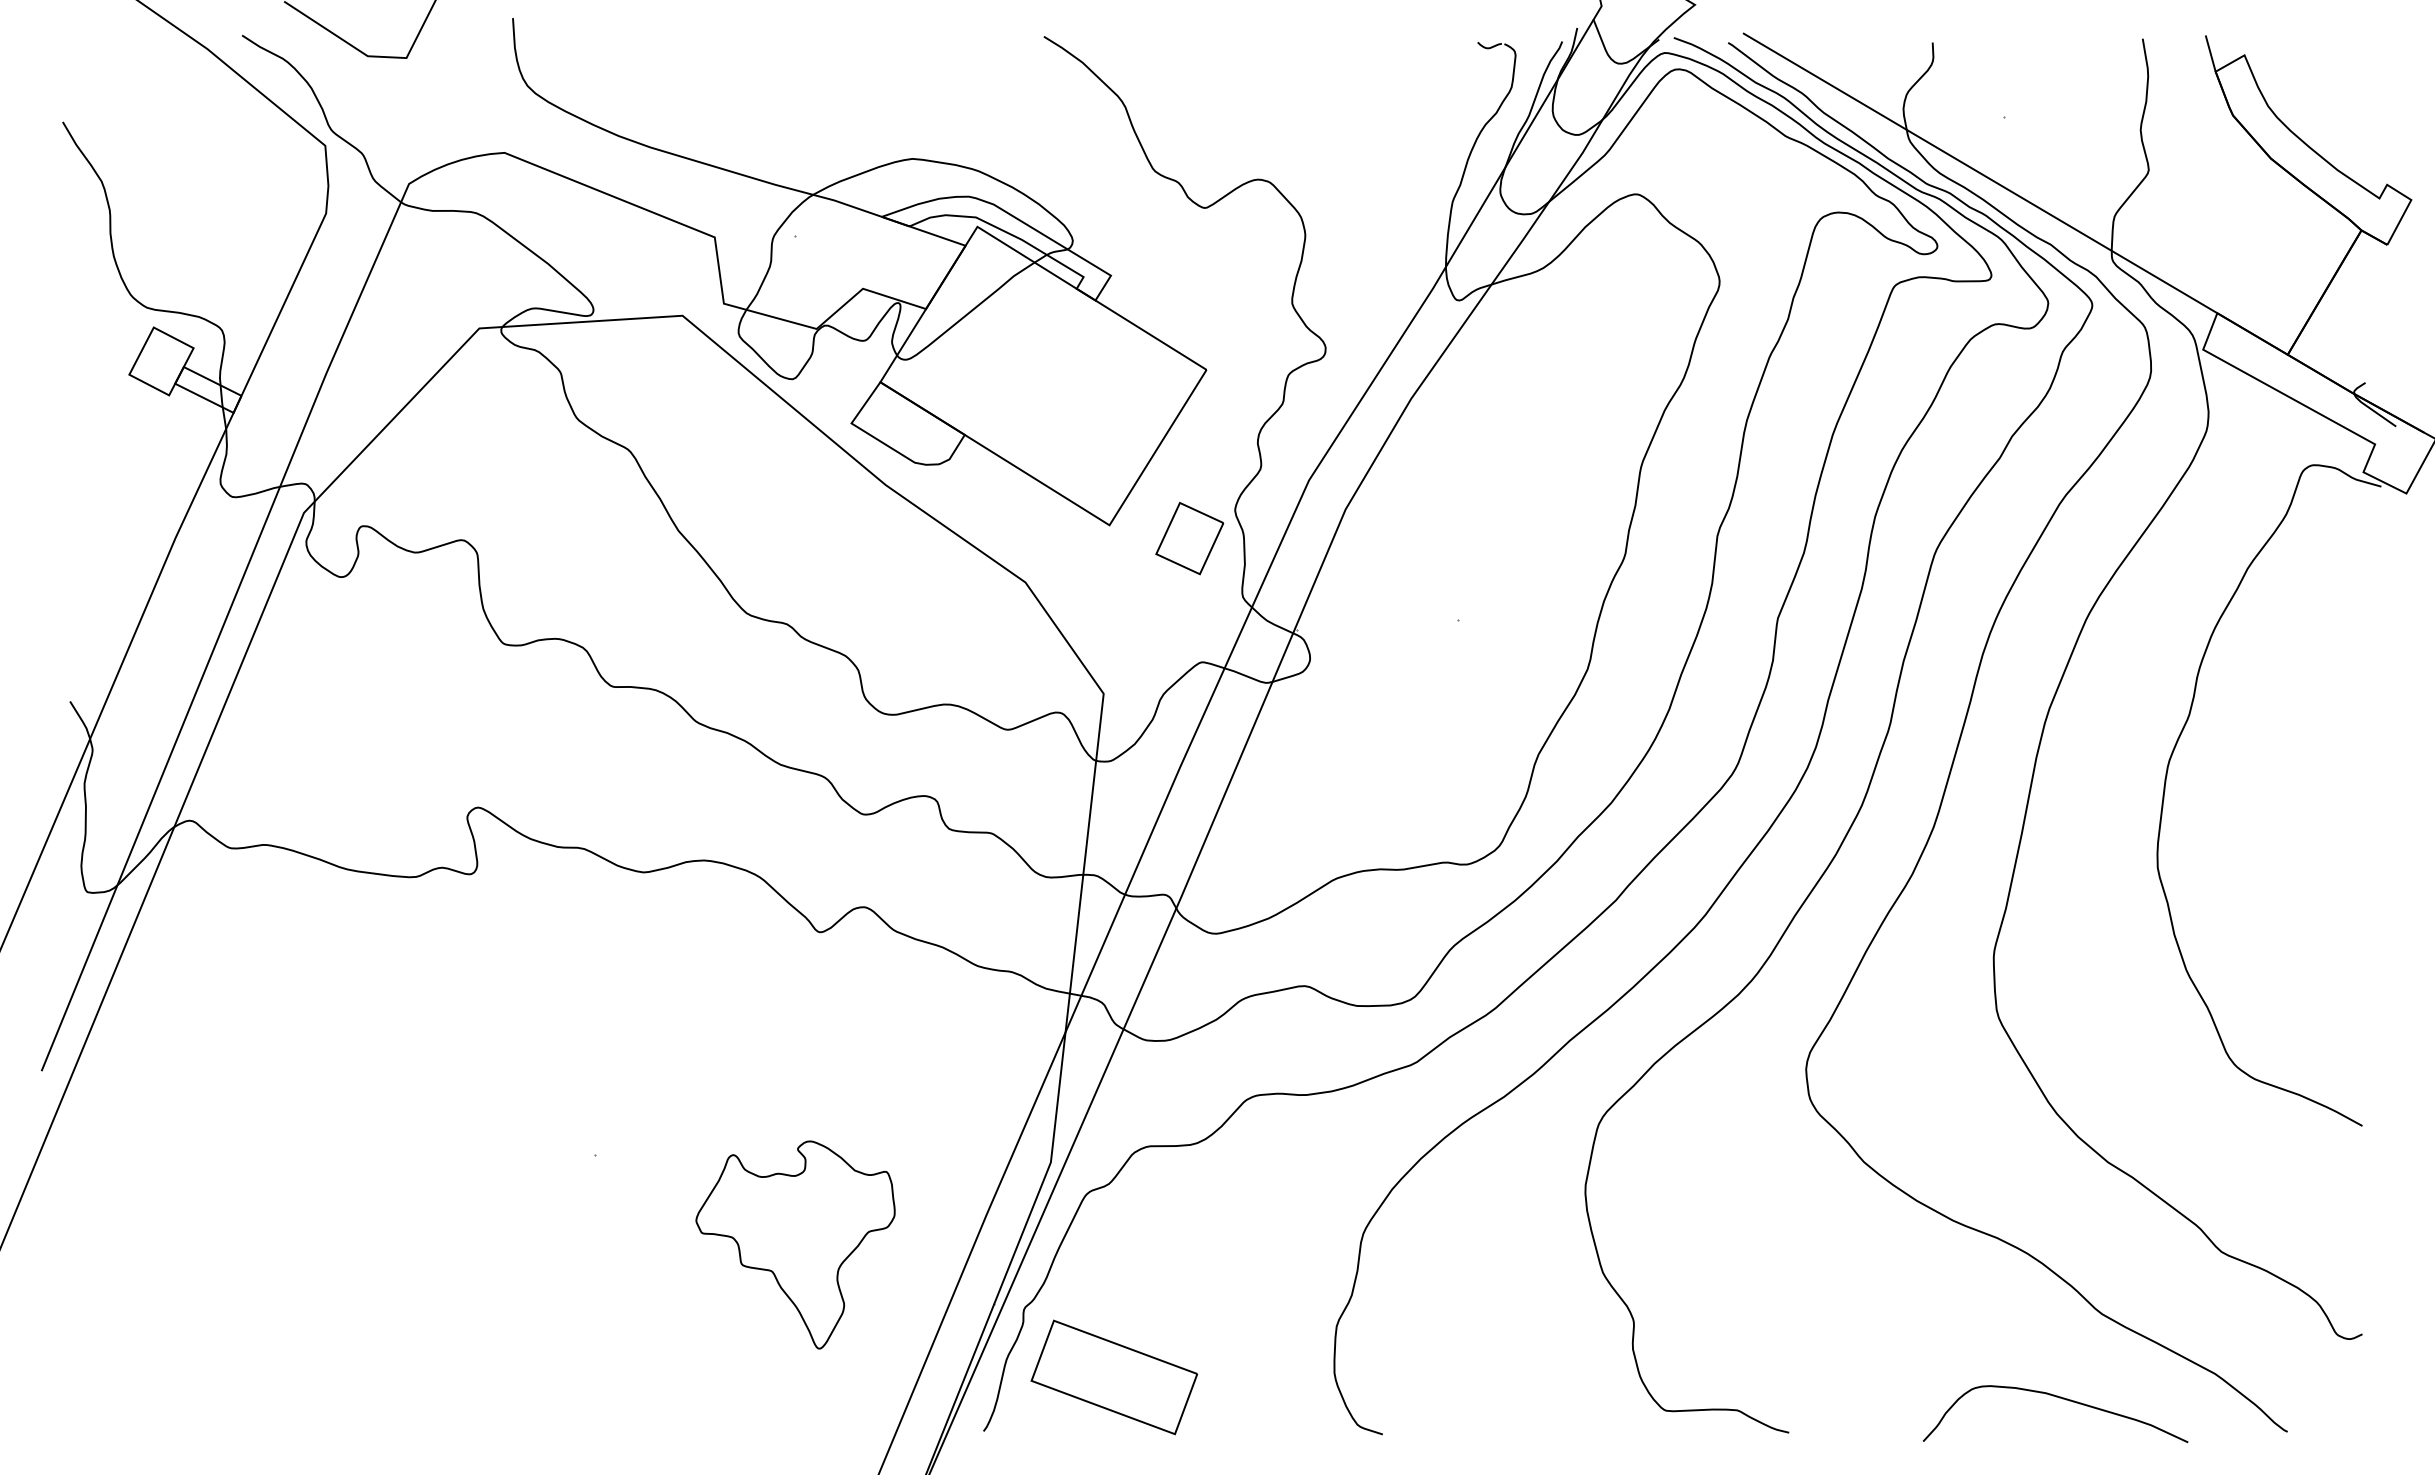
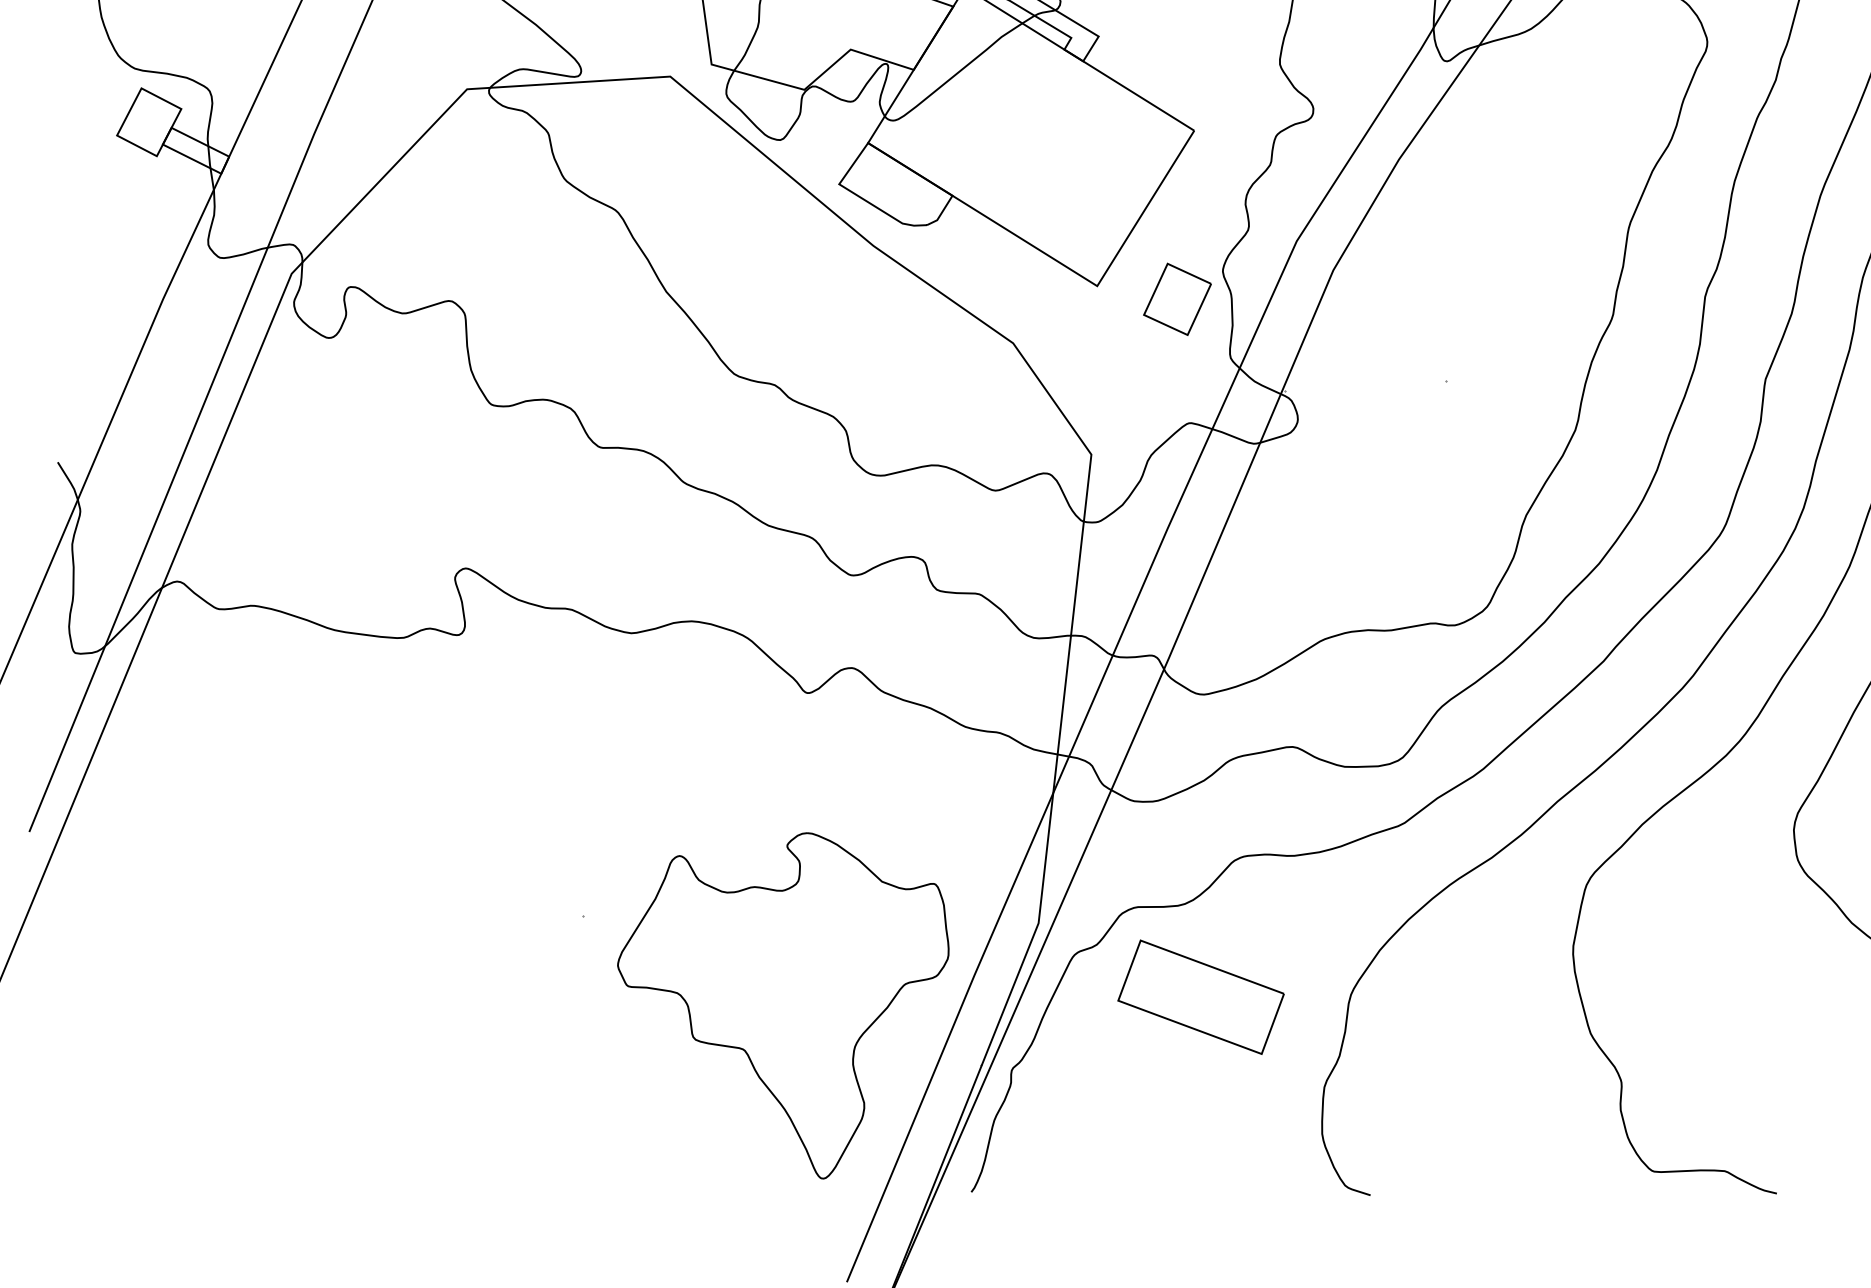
part: (795, 1244) -> (783, 1005), size x1.67
part: (1113, 1377) -> (1200, 997), moved

